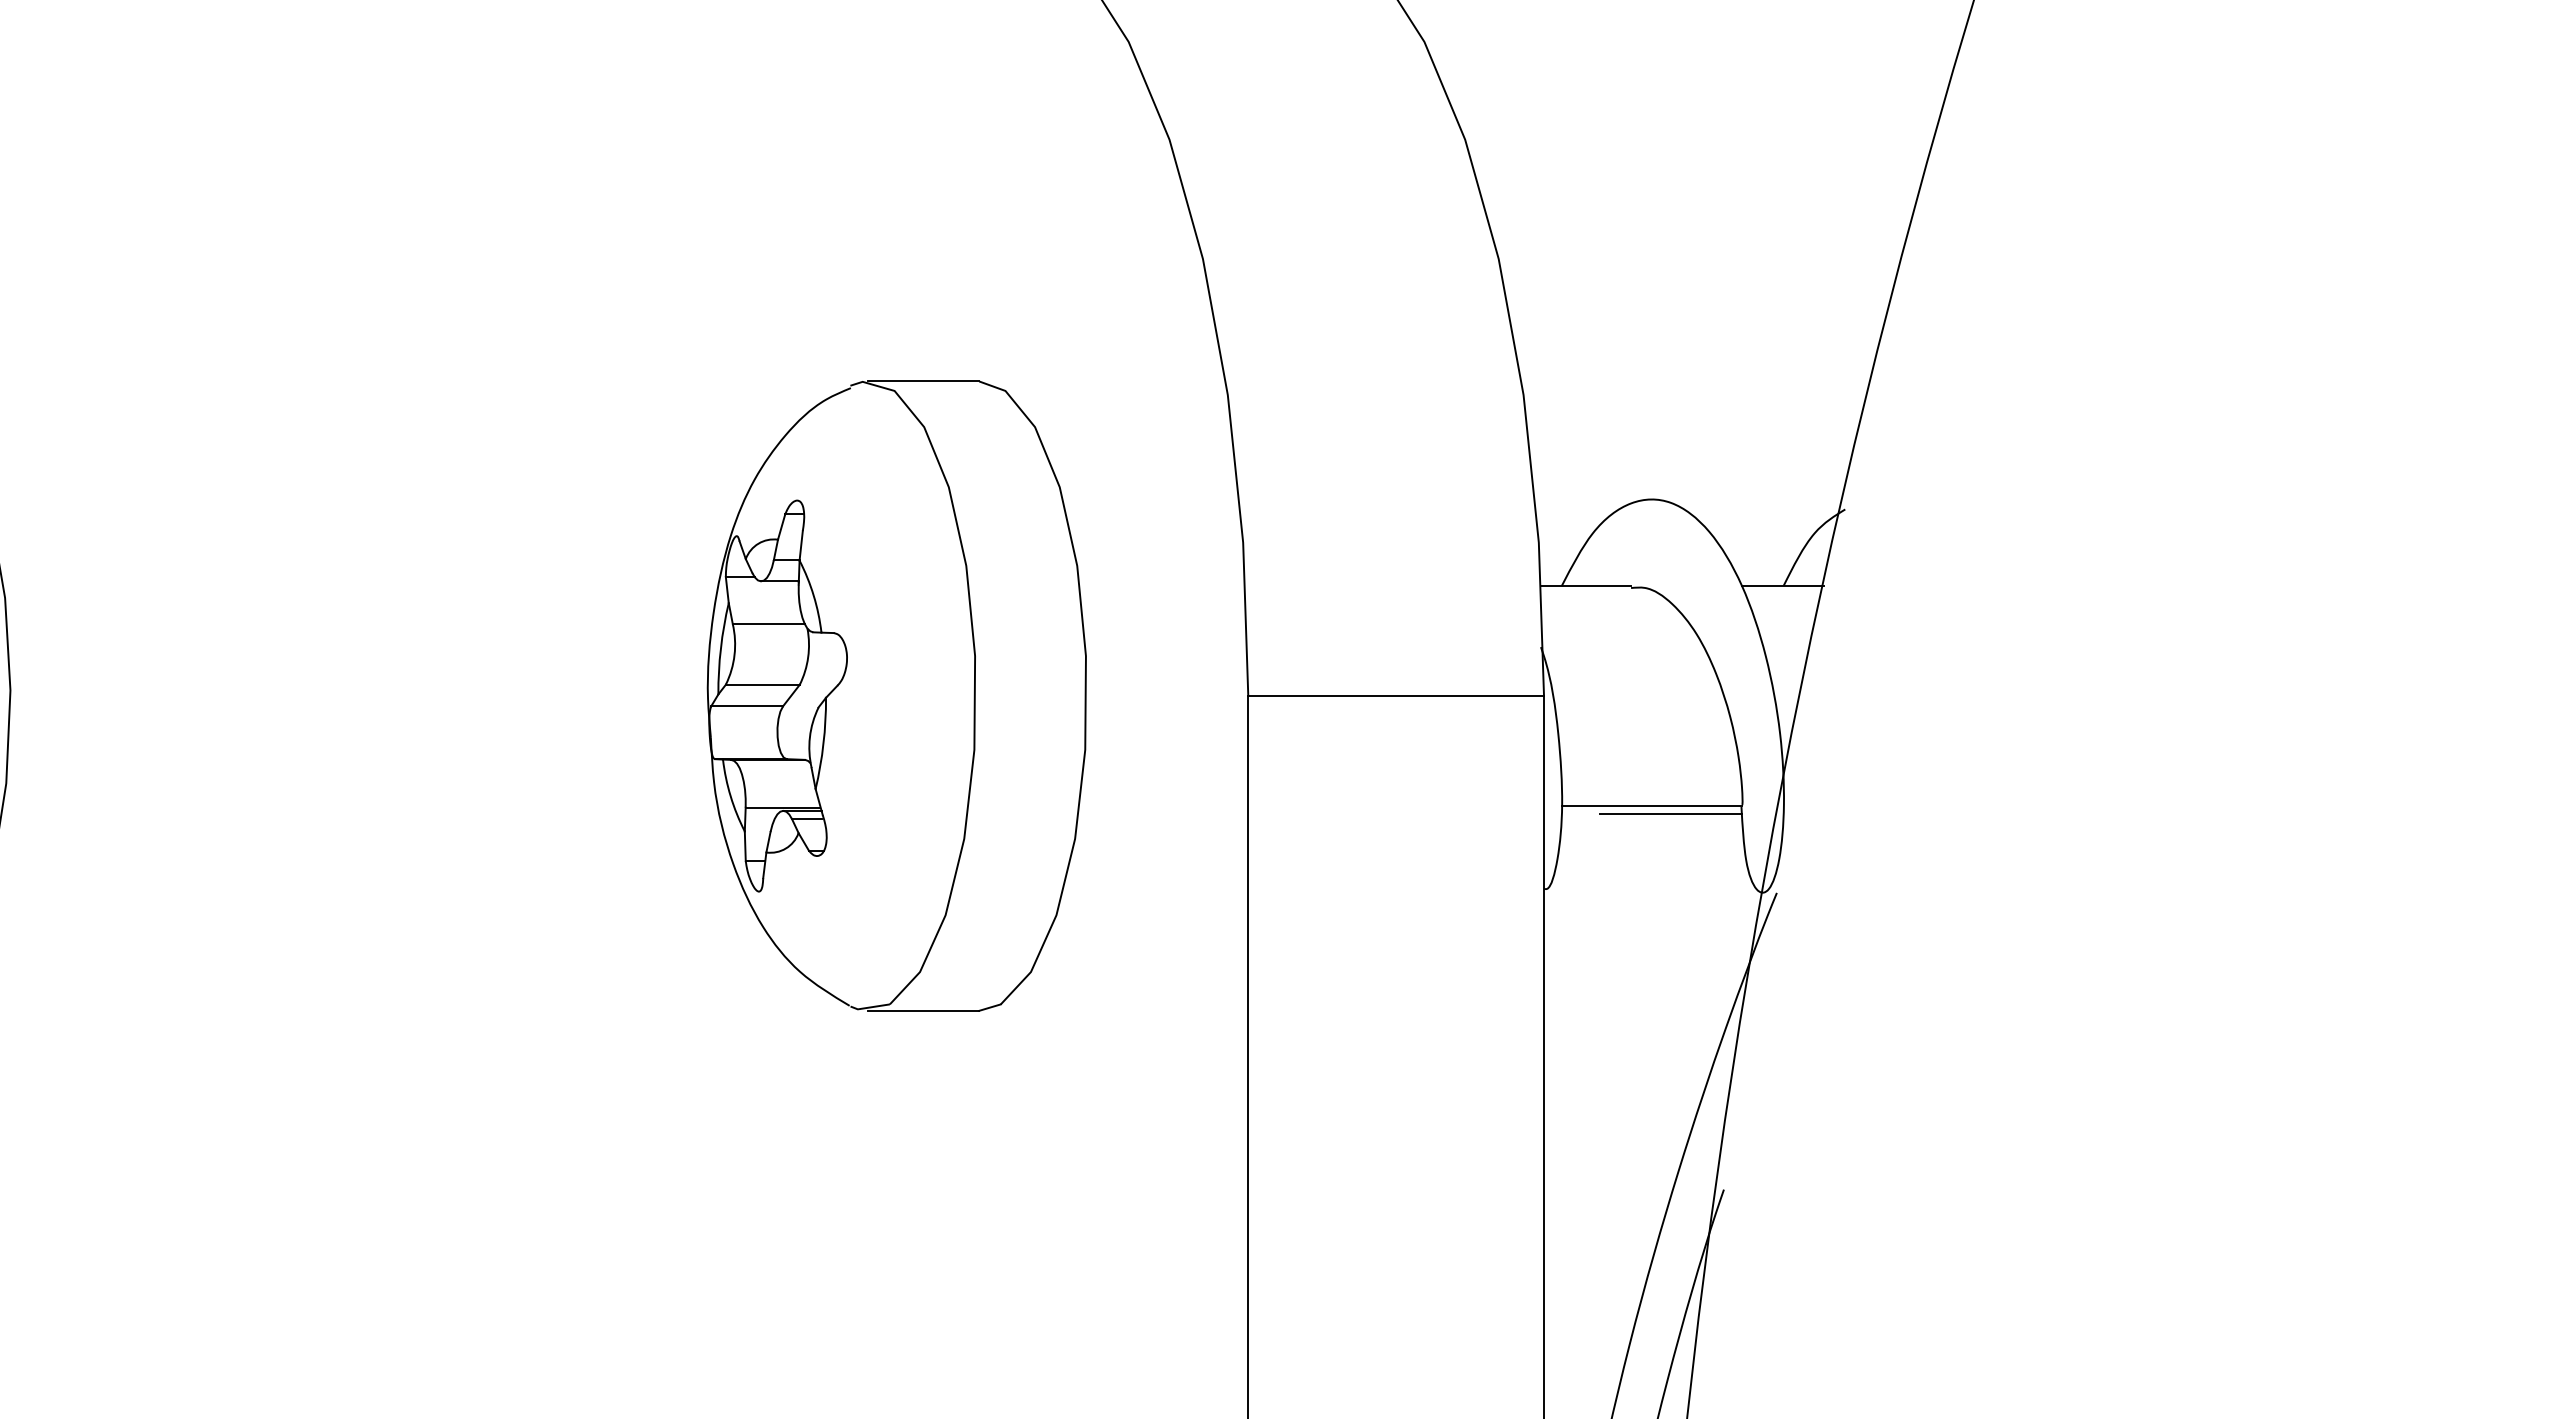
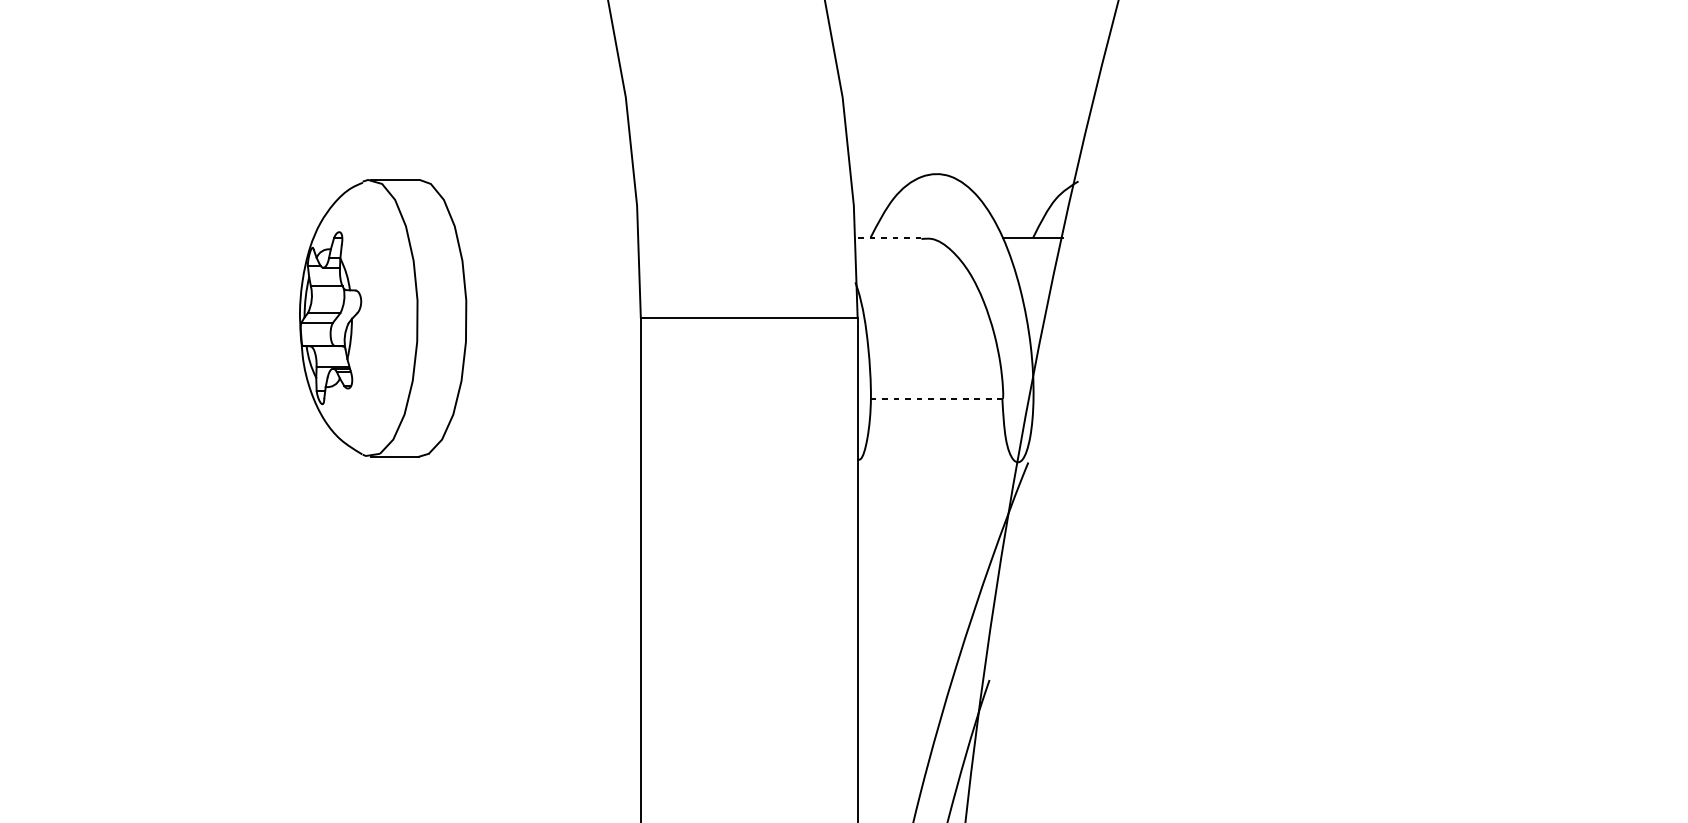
line: (1586, 586) -> (888, 237), solid -> dashed
part: (896, 695) -> (382, 317), size x0.6
line: (1652, 806) -> (937, 399), solid -> dashed
line: (1671, 814) -> (951, 405), removed

